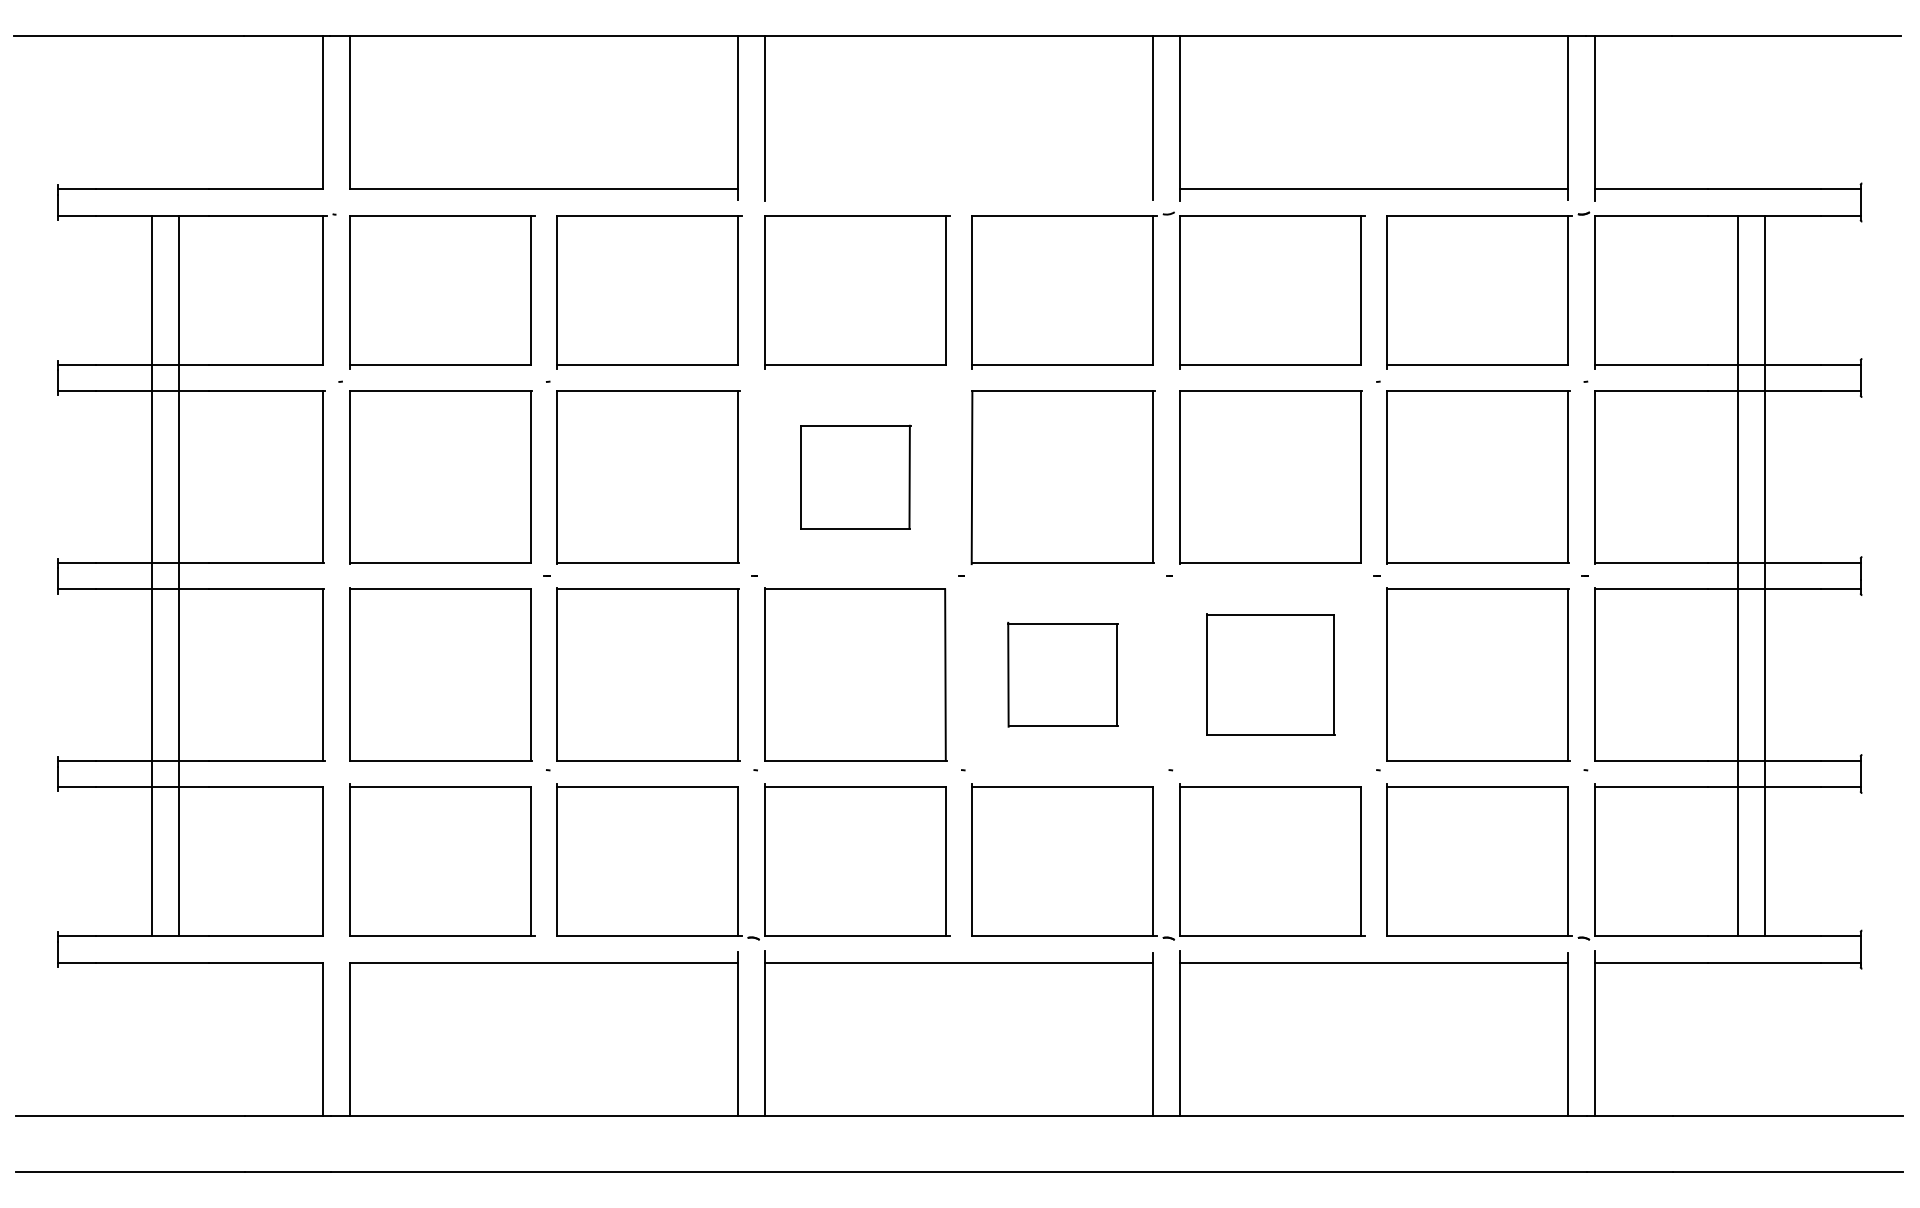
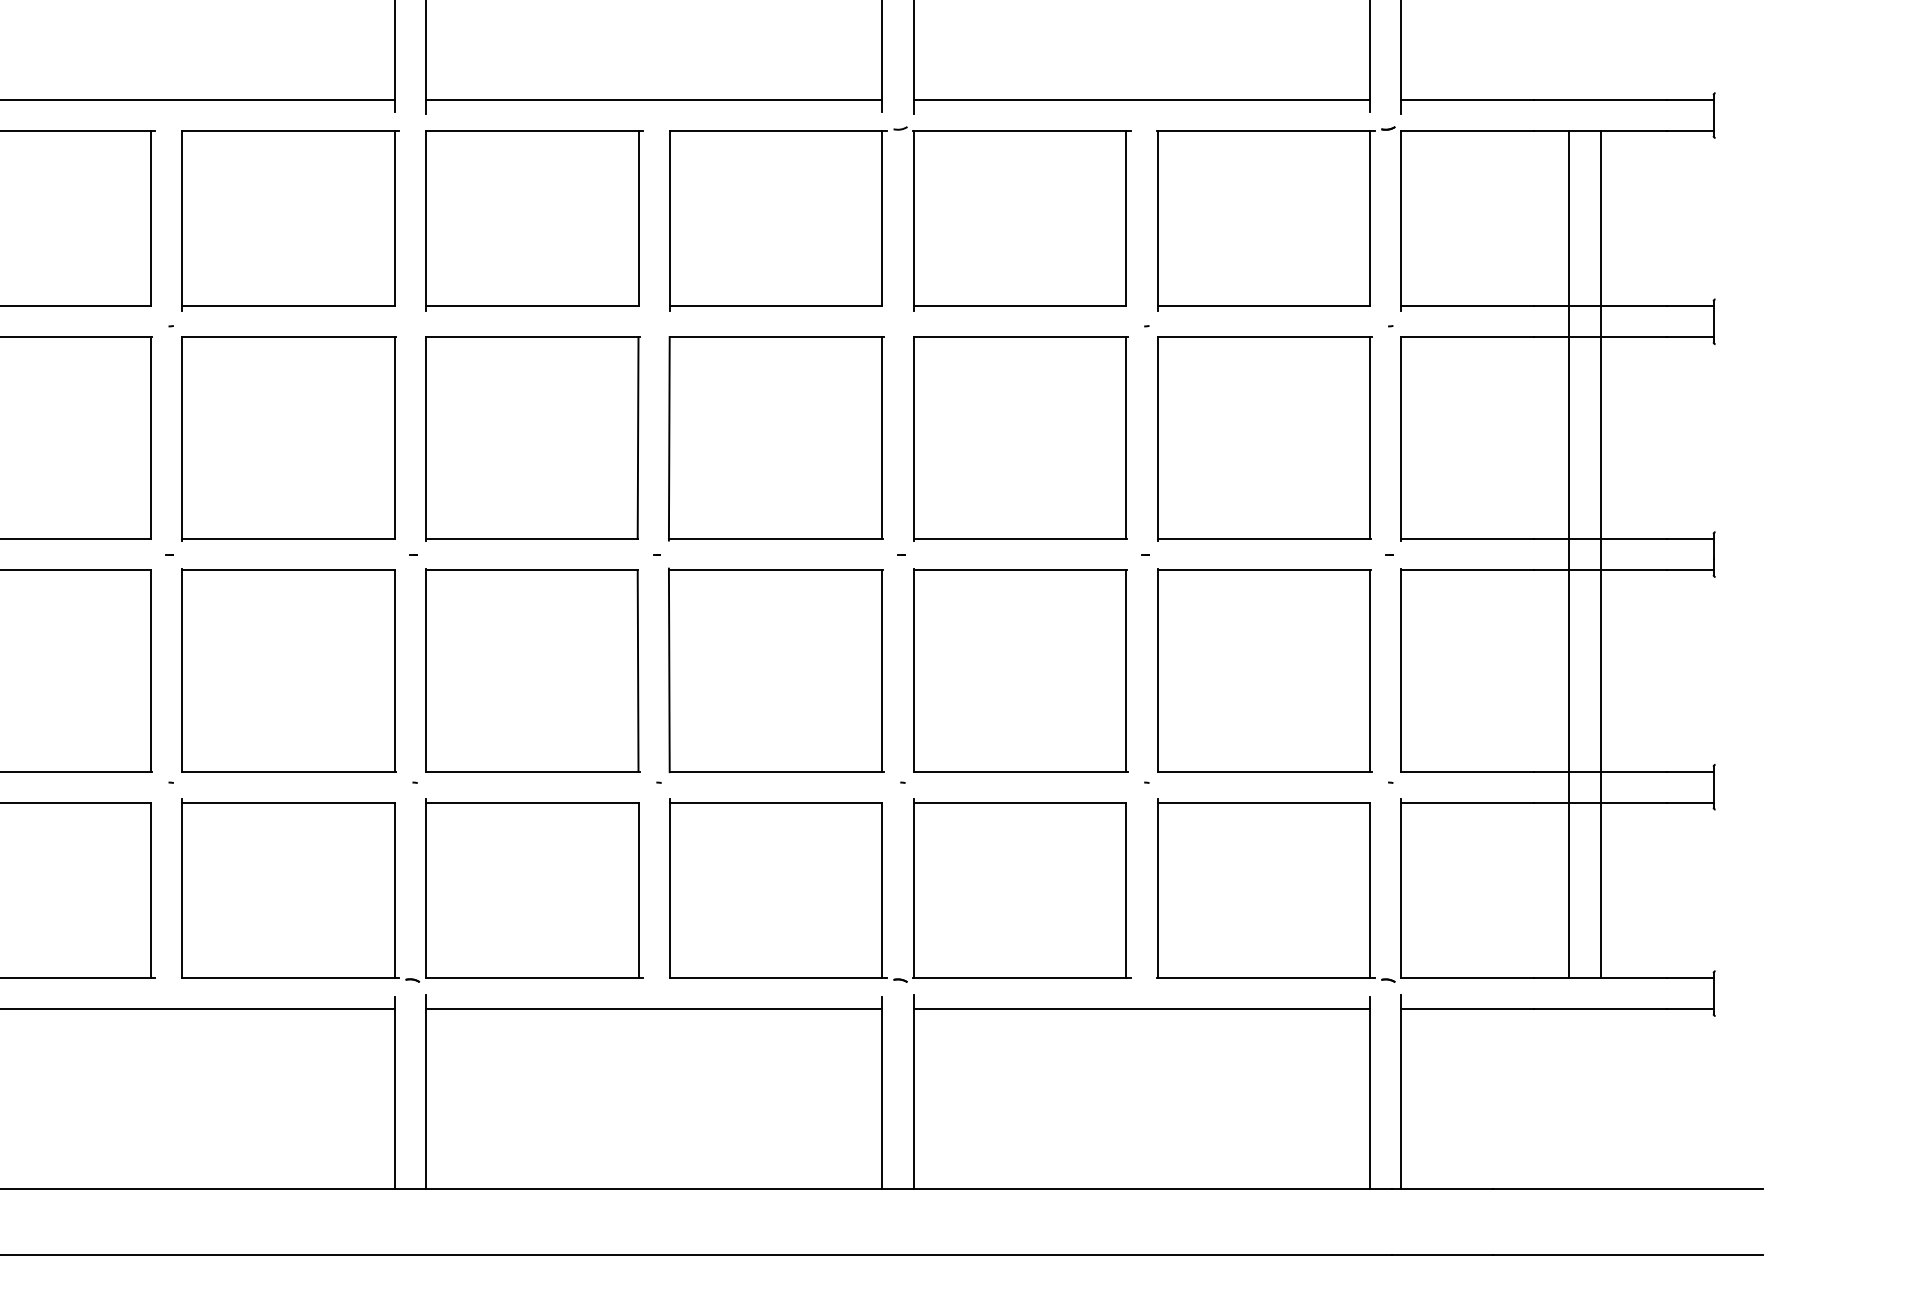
line: (958, 189) -> (653, 100), added
part: (855, 477) -> (532, 438), size x1.67
part: (1062, 674) -> (775, 670), size x1.67
part: (1270, 674) -> (1020, 670), size x1.43

